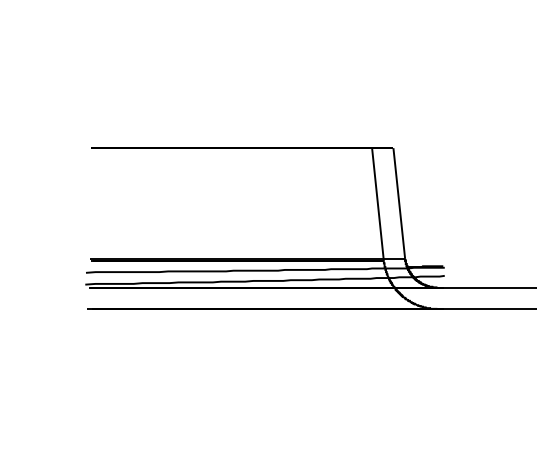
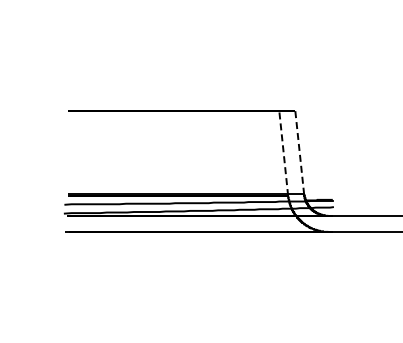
line: (398, 203) -> (299, 152), solid -> dashed
line: (377, 204) -> (283, 153), solid -> dashed

